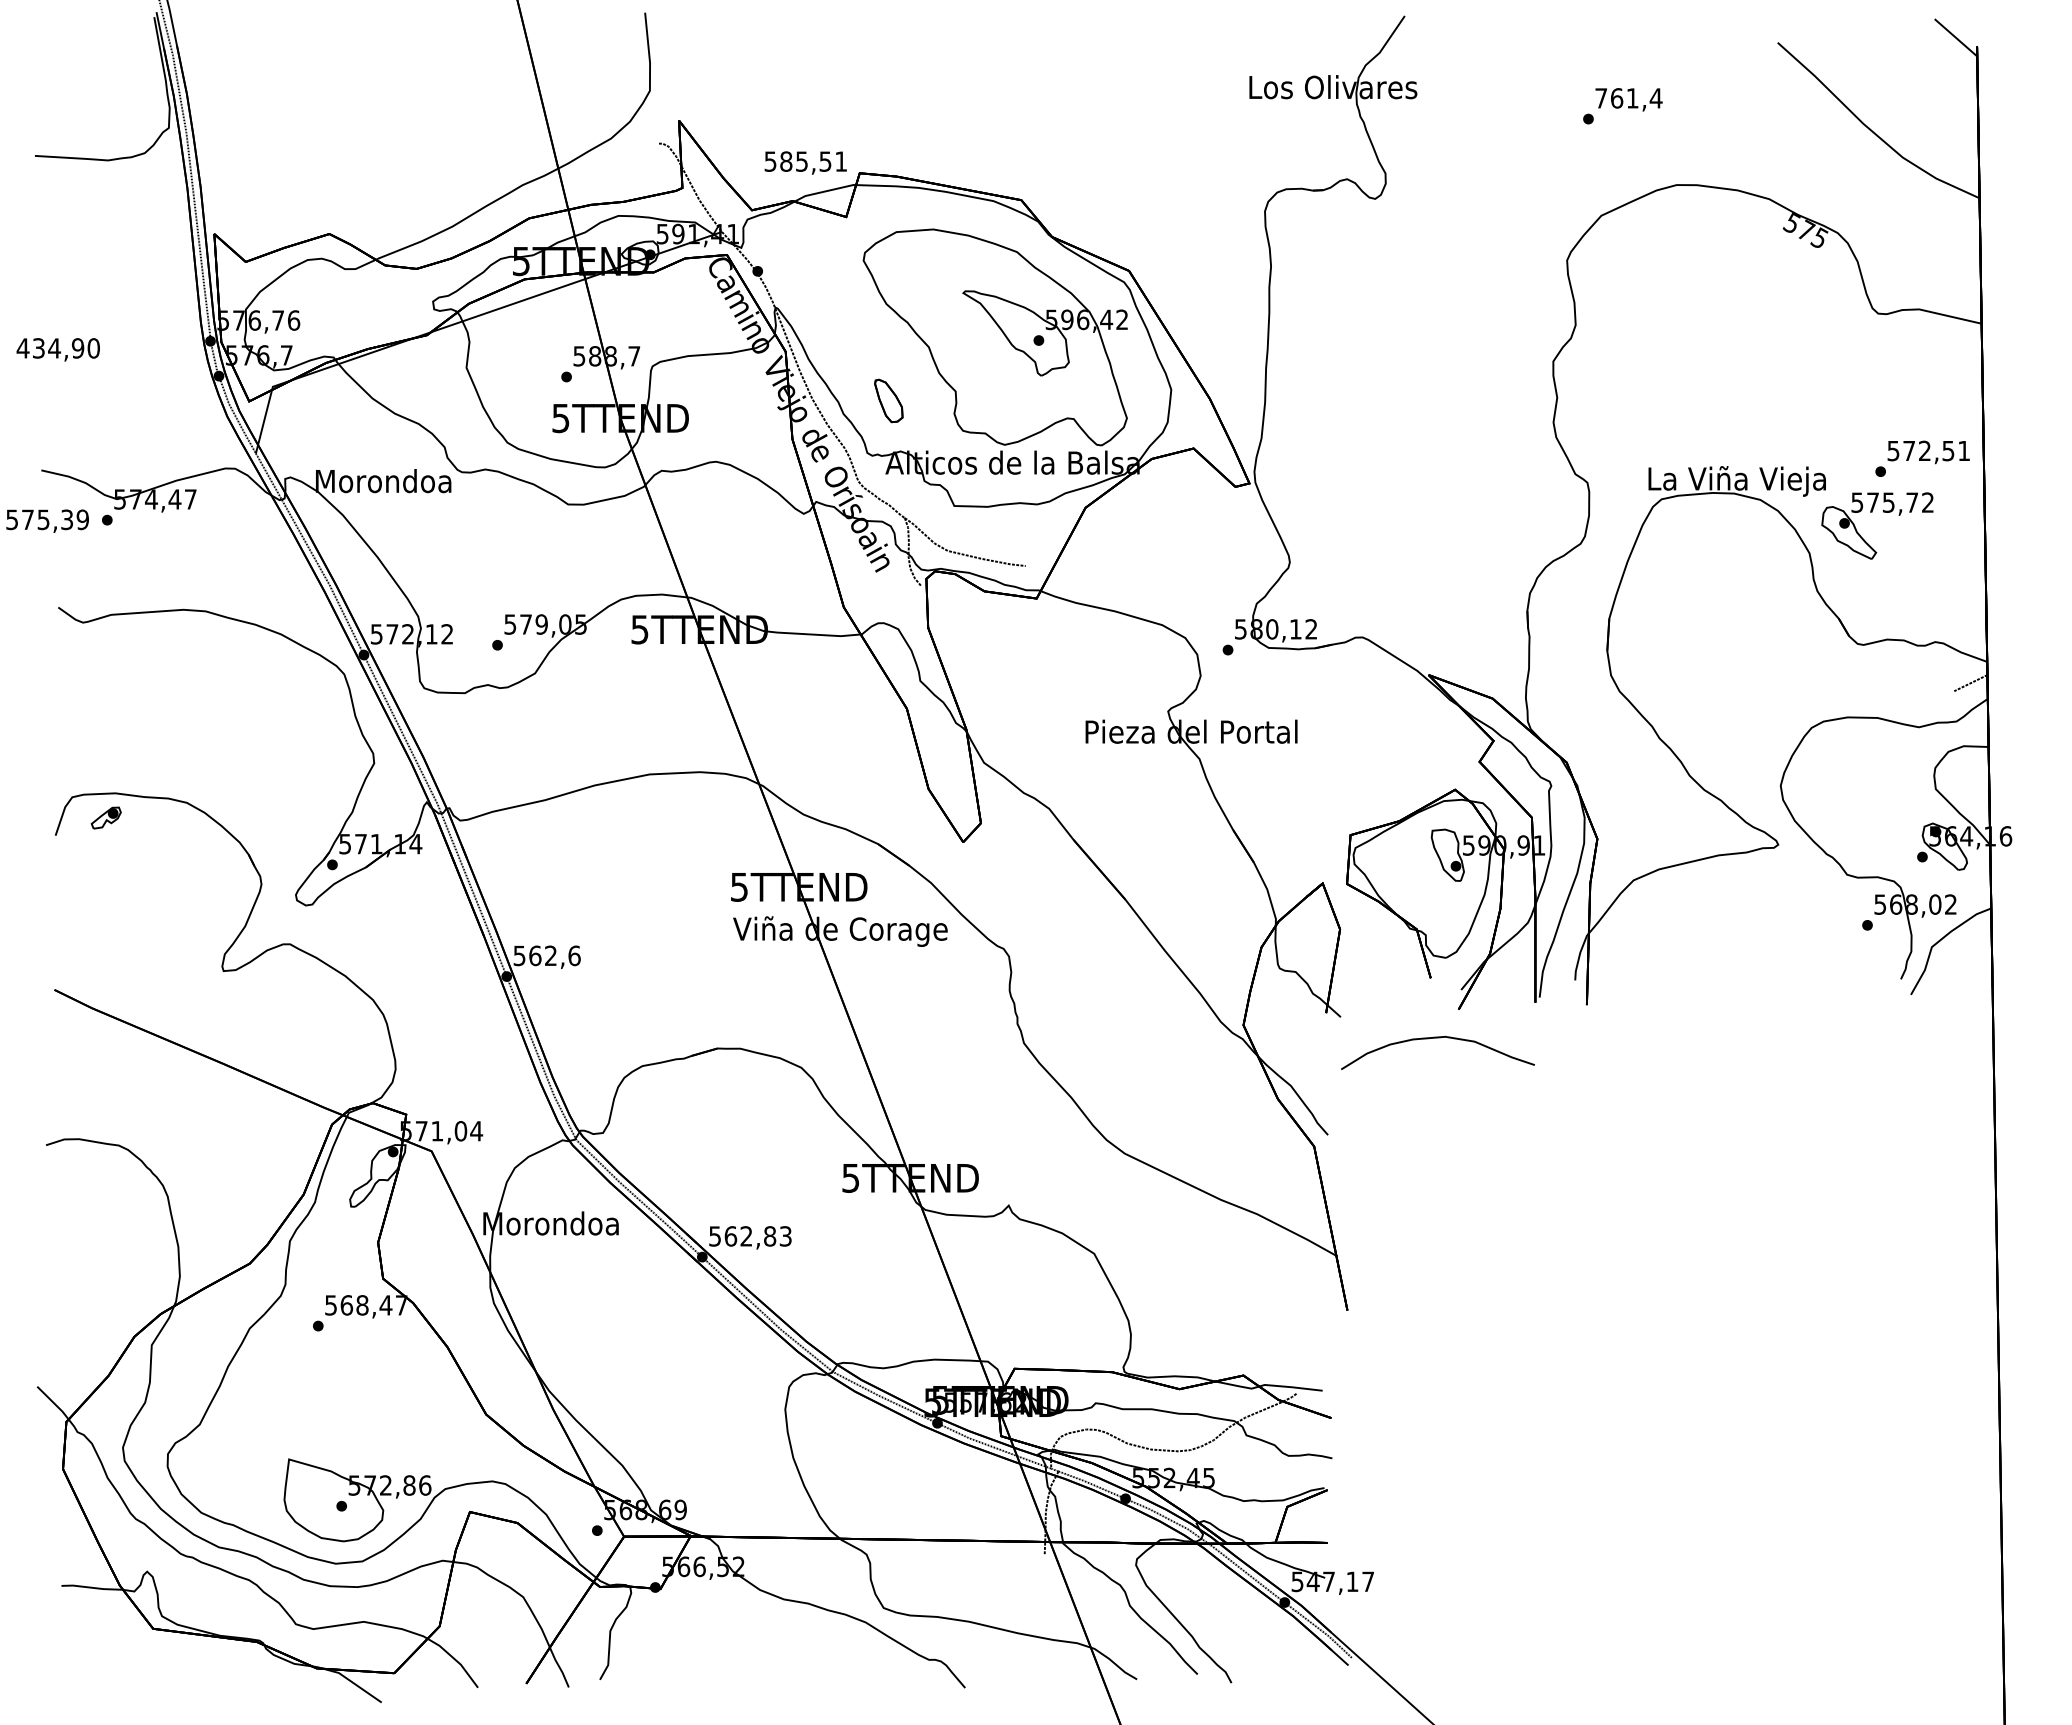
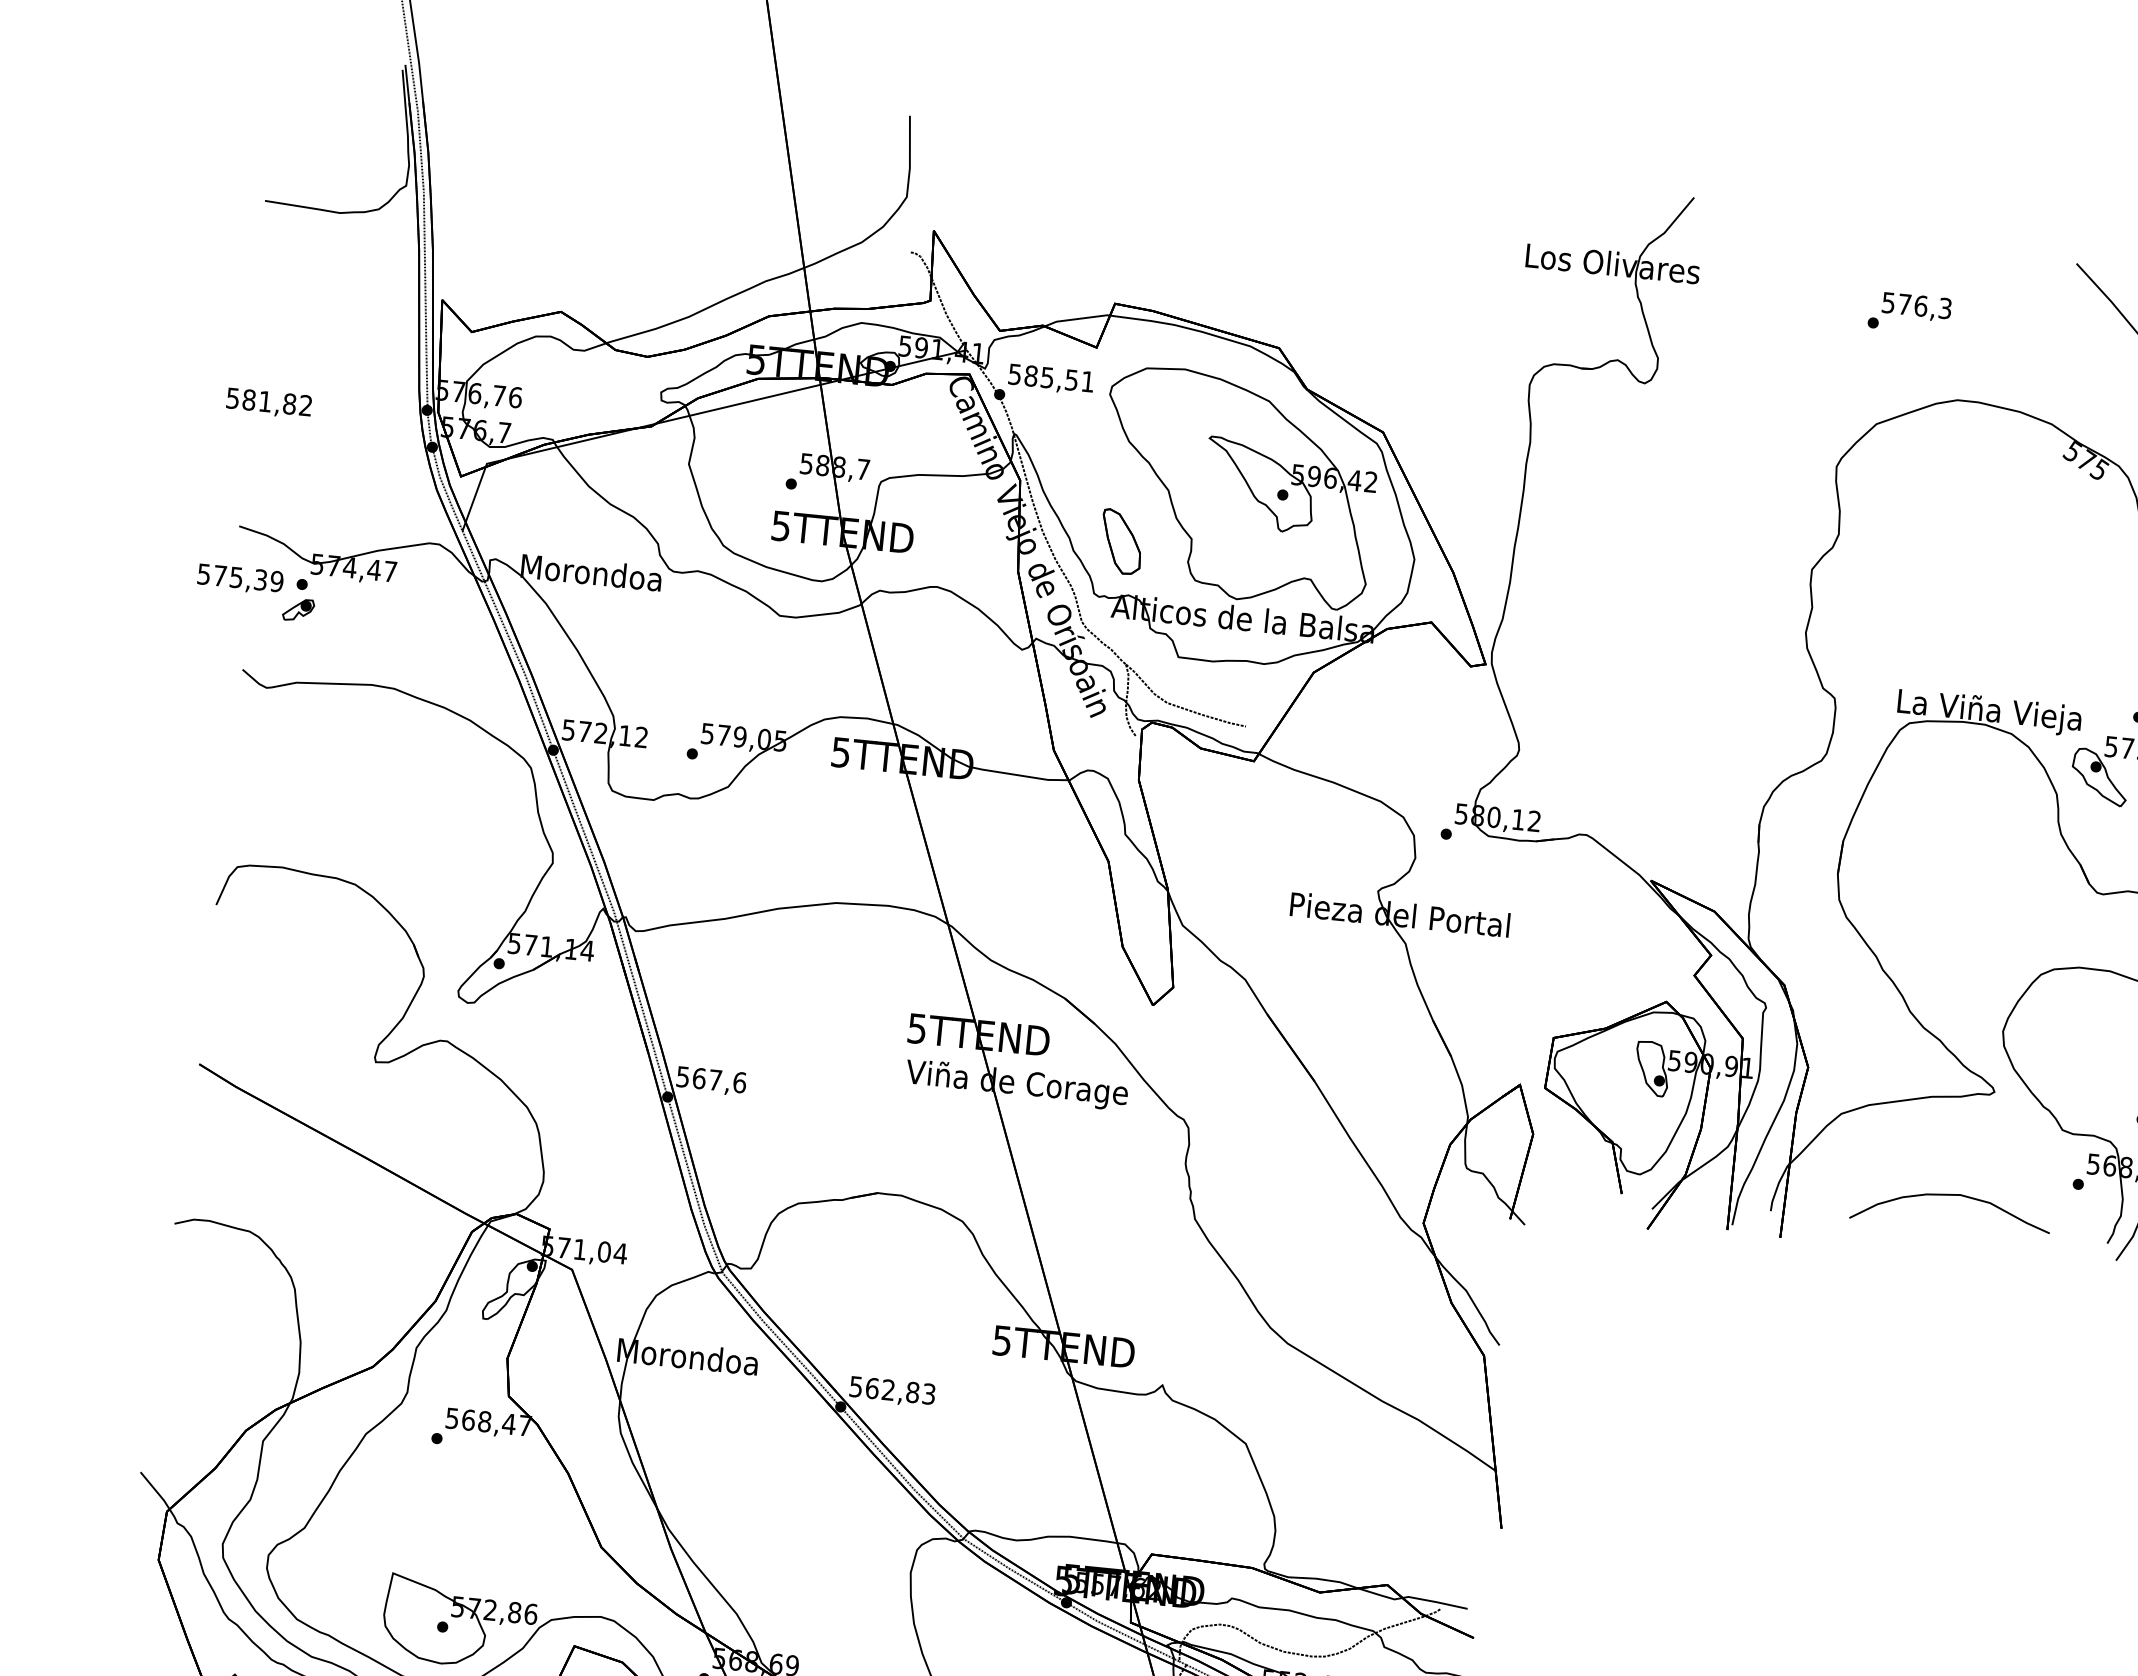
text: (1628, 98) -> (1916, 305), 761,4 -> 576,3
text: (805, 162) -> (1050, 378), moved
text: (57, 348) -> (268, 402), 434,90 -> 581,82
part: (888, 400) -> (1121, 541), size x1.43
part: (105, 817) -> (297, 609), moved
text: (550, 955) -> (715, 1079), 562,6 -> 567,6
curve: (1437, 1038) -> (1951, 1195), moved

